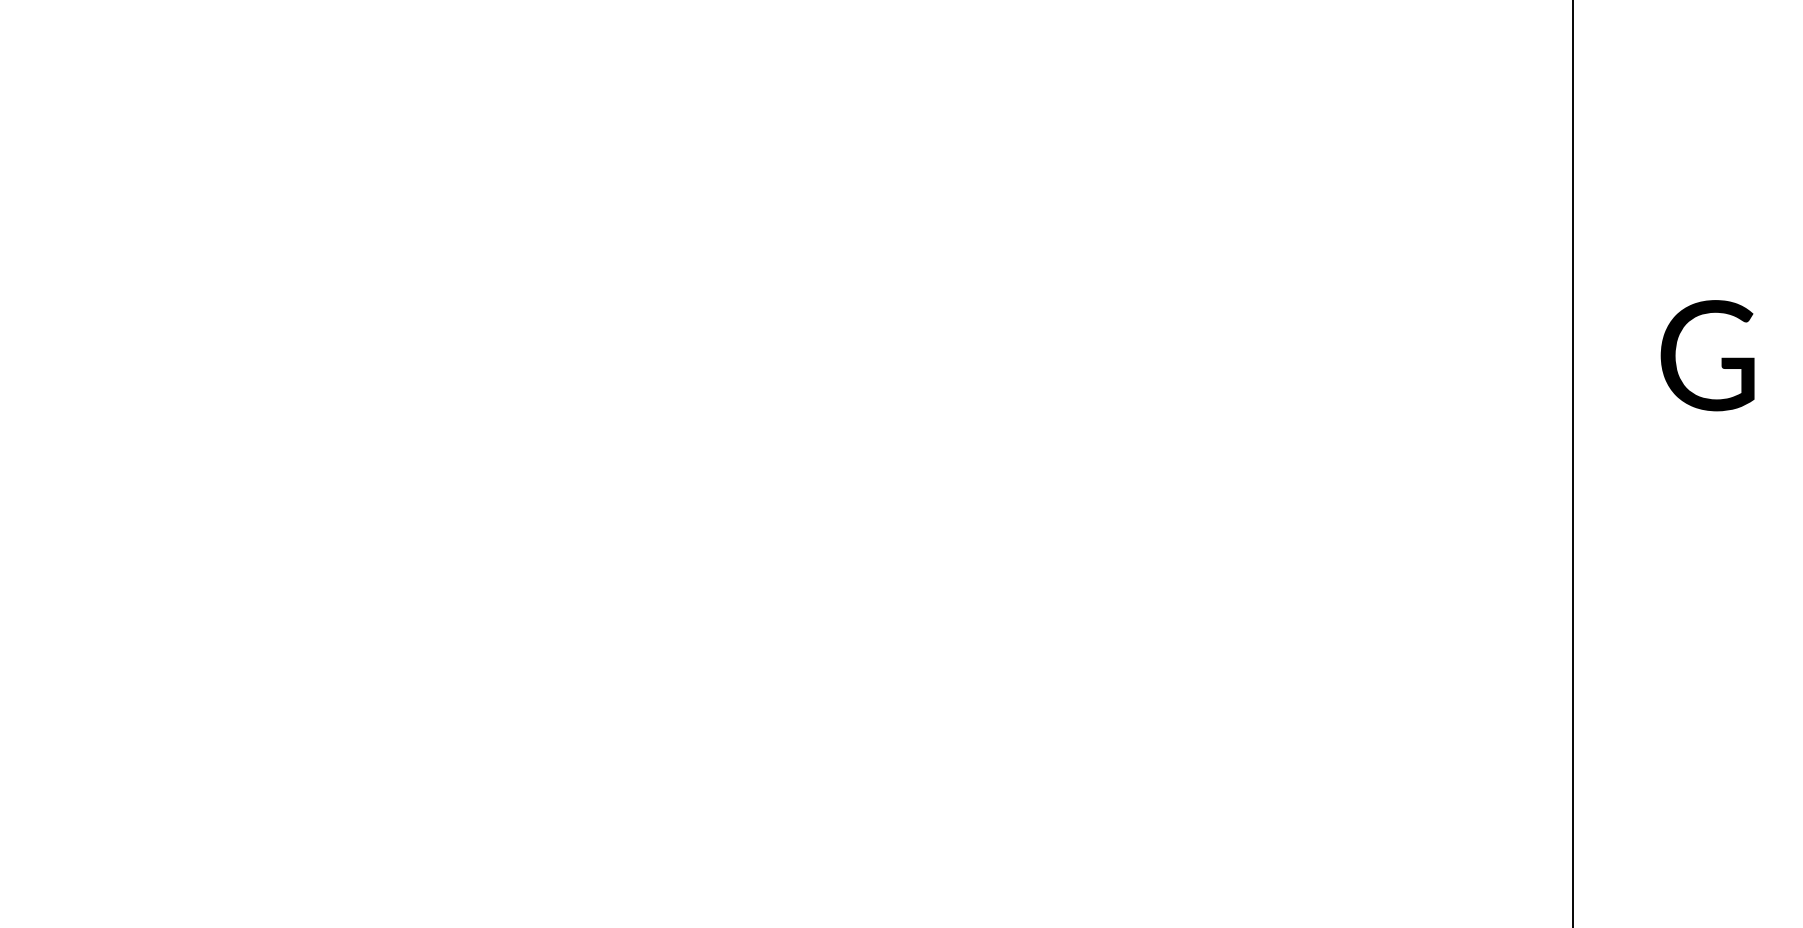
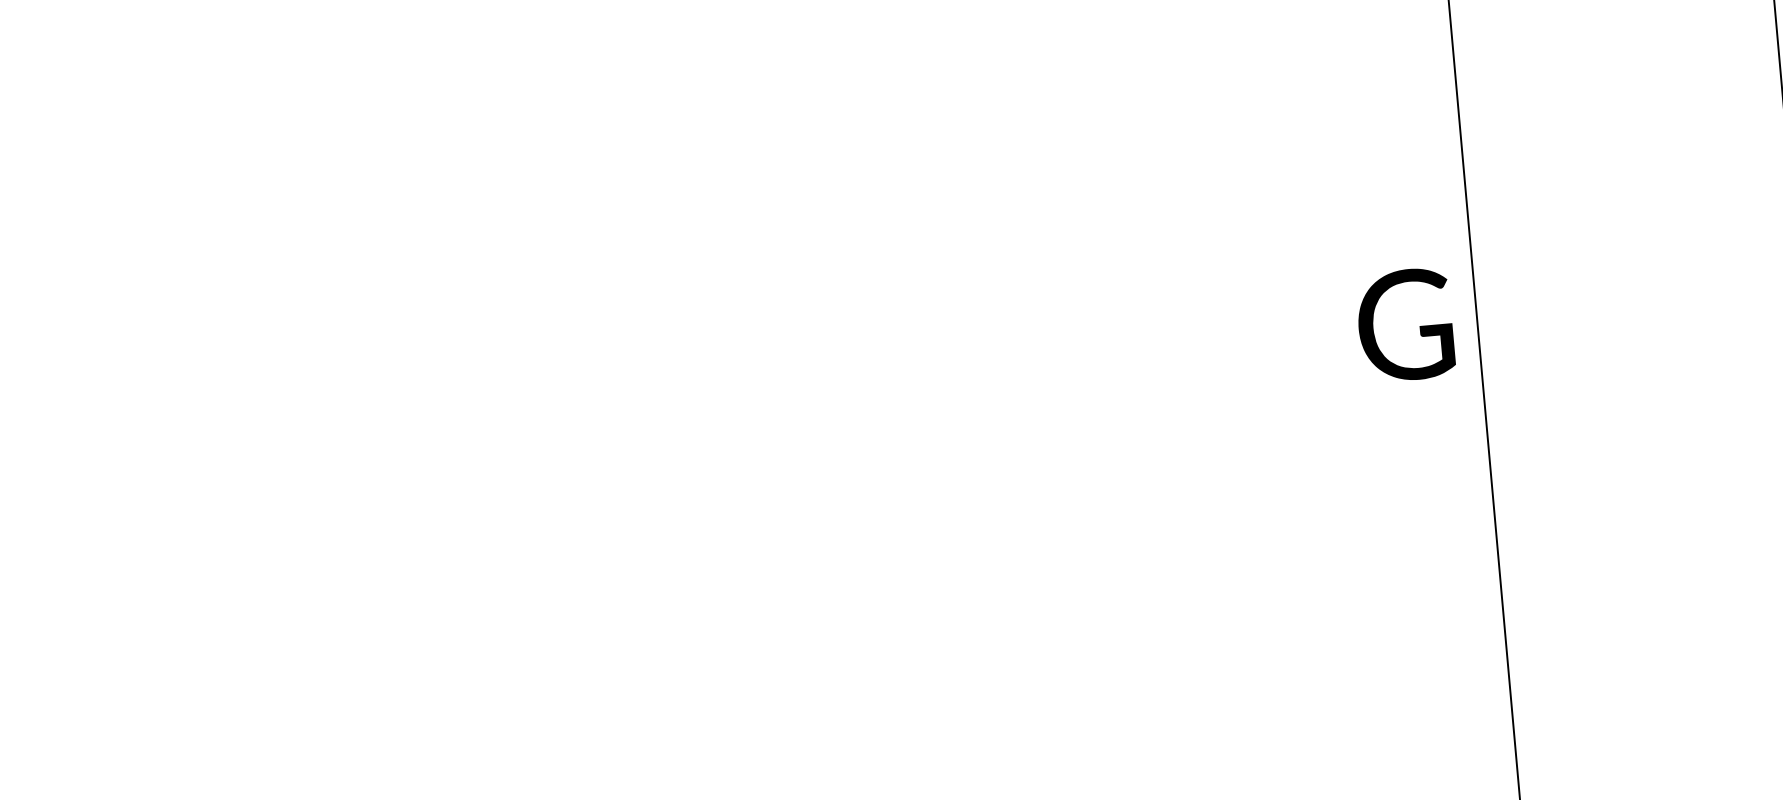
text: (1707, 355) -> (1405, 325), moved

